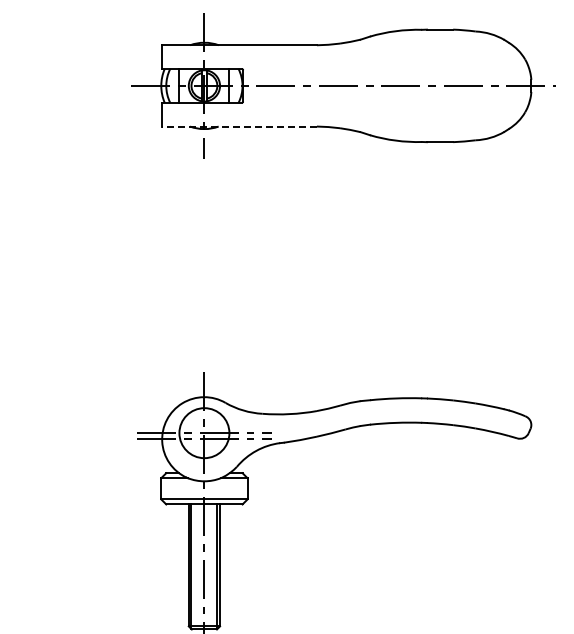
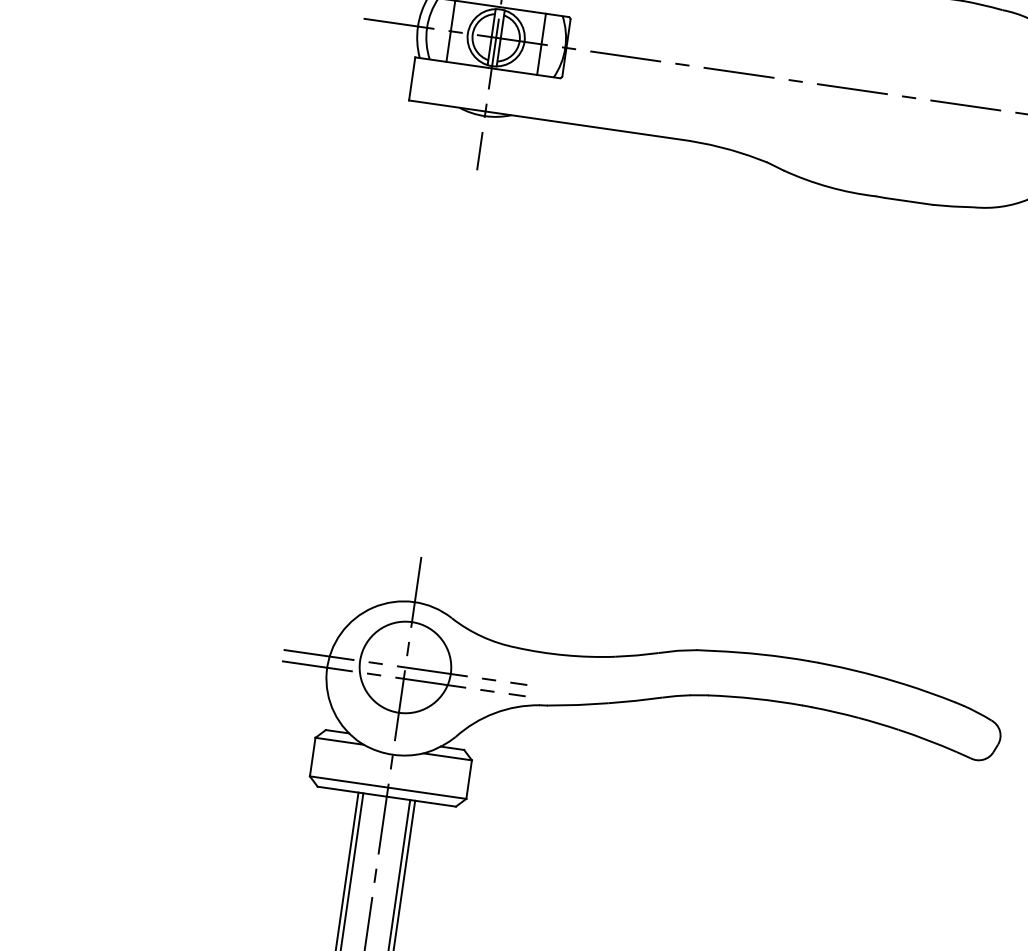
line: (239, 126) -> (549, 120), dashed -> solid

